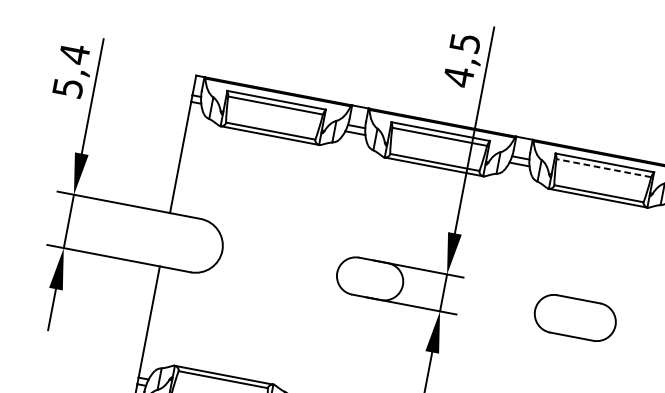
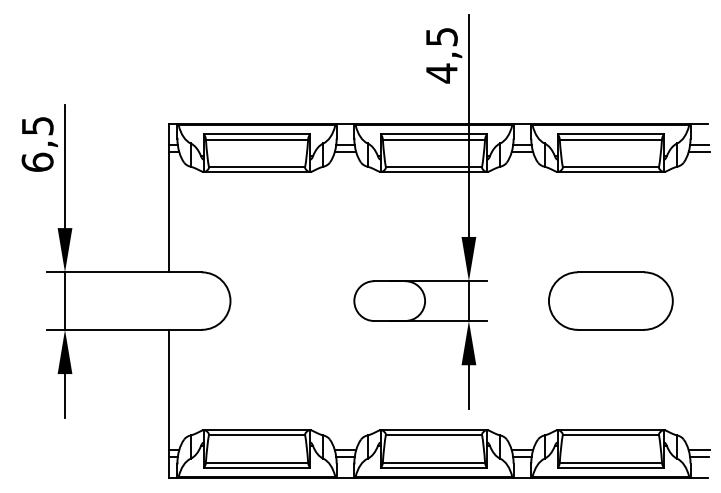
text: (71, 70) -> (37, 143), 5,4 -> 6,5
line: (603, 168) -> (610, 139), dashed -> solid
part: (575, 317) -> (610, 300), size x1.43

